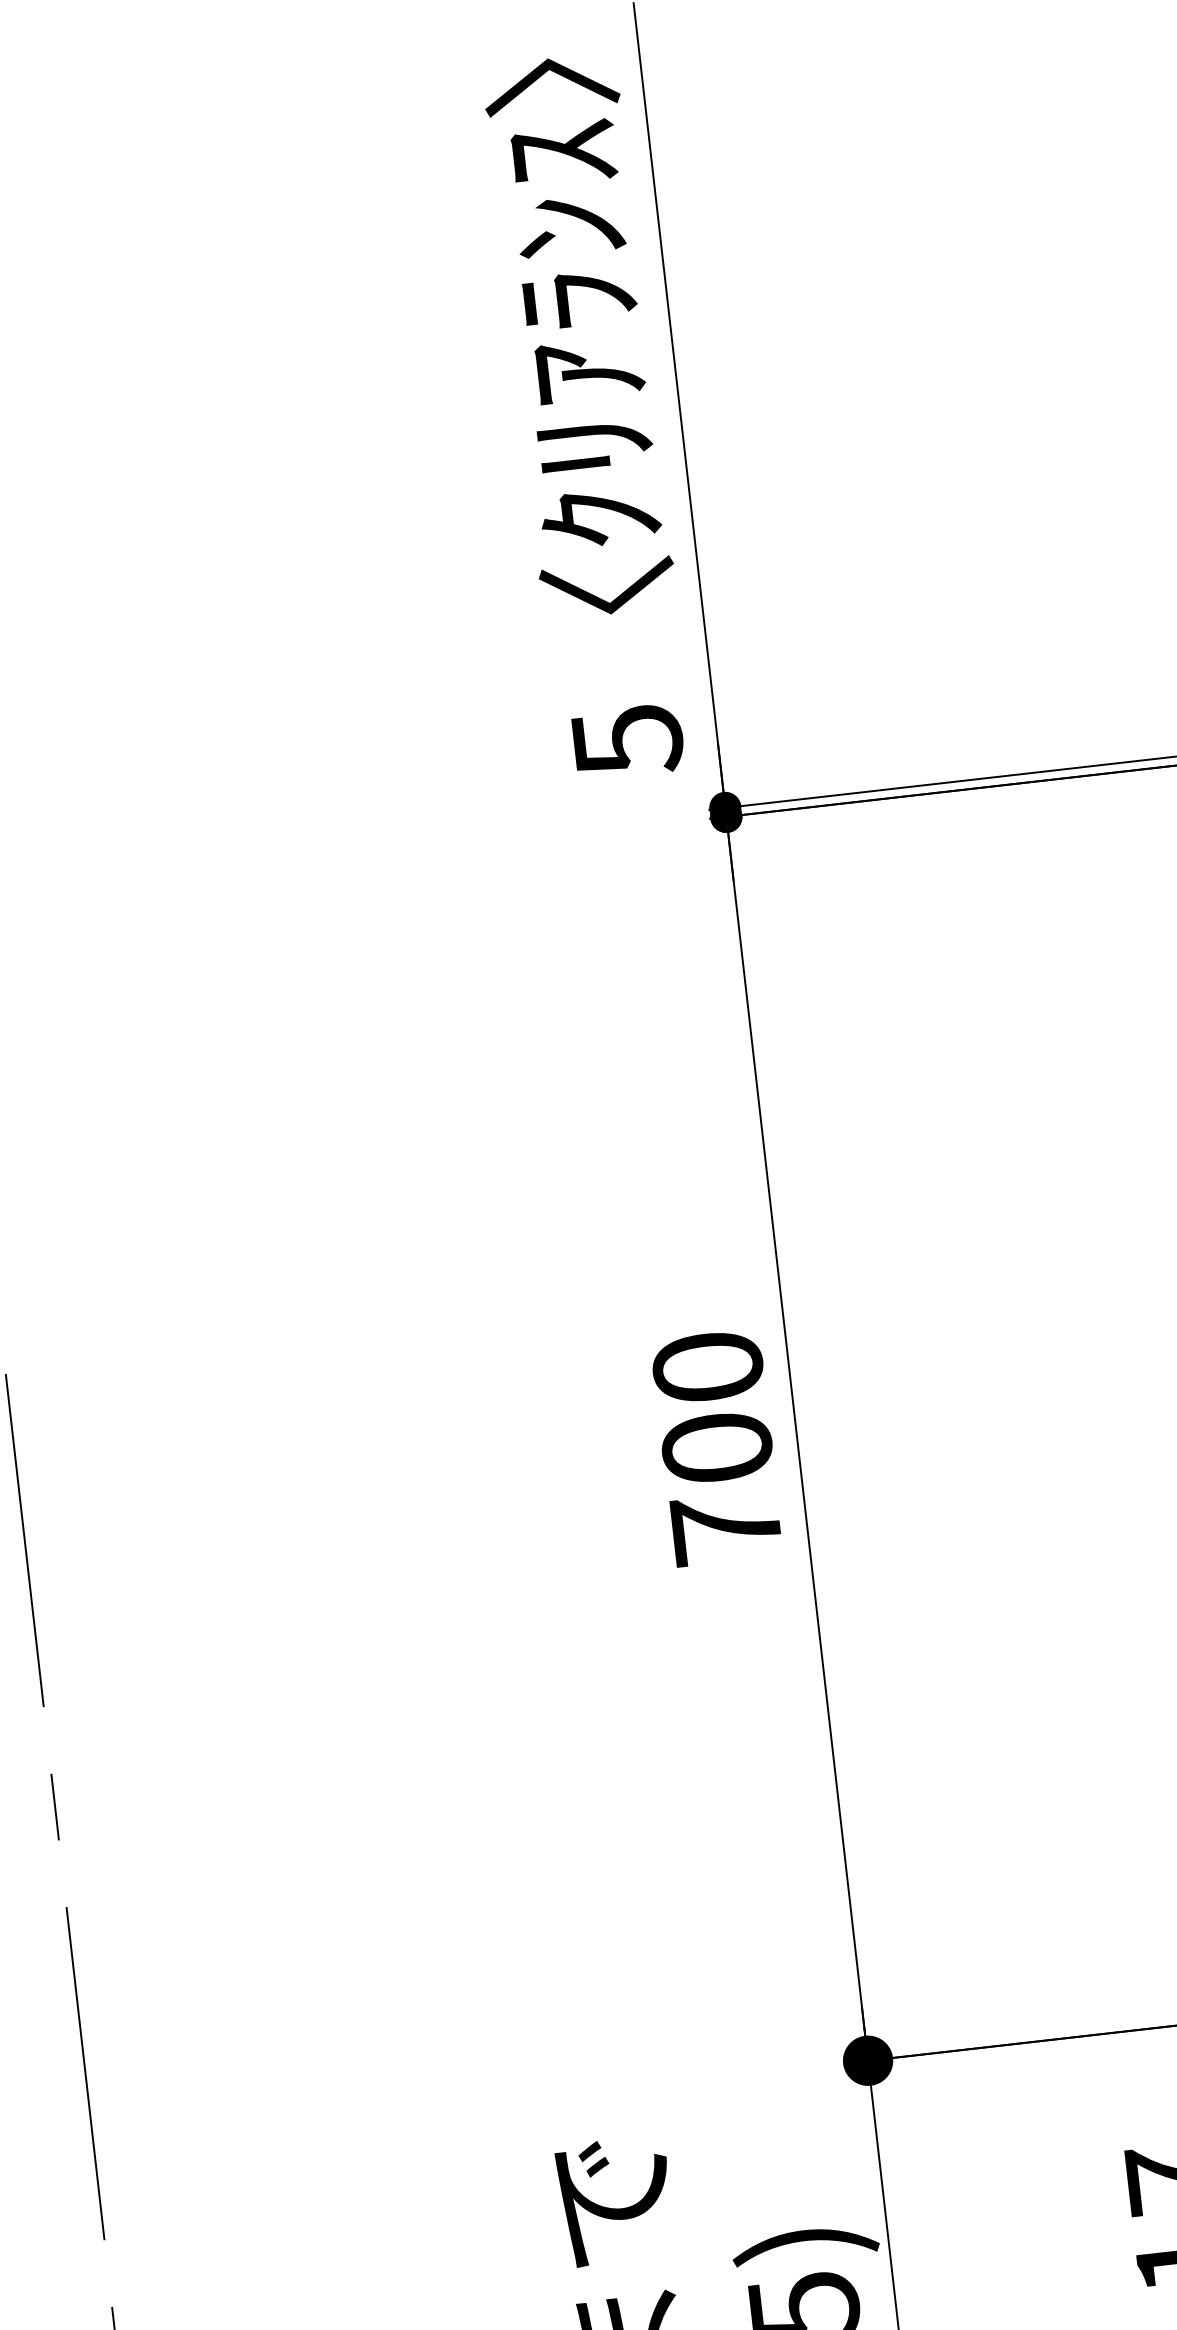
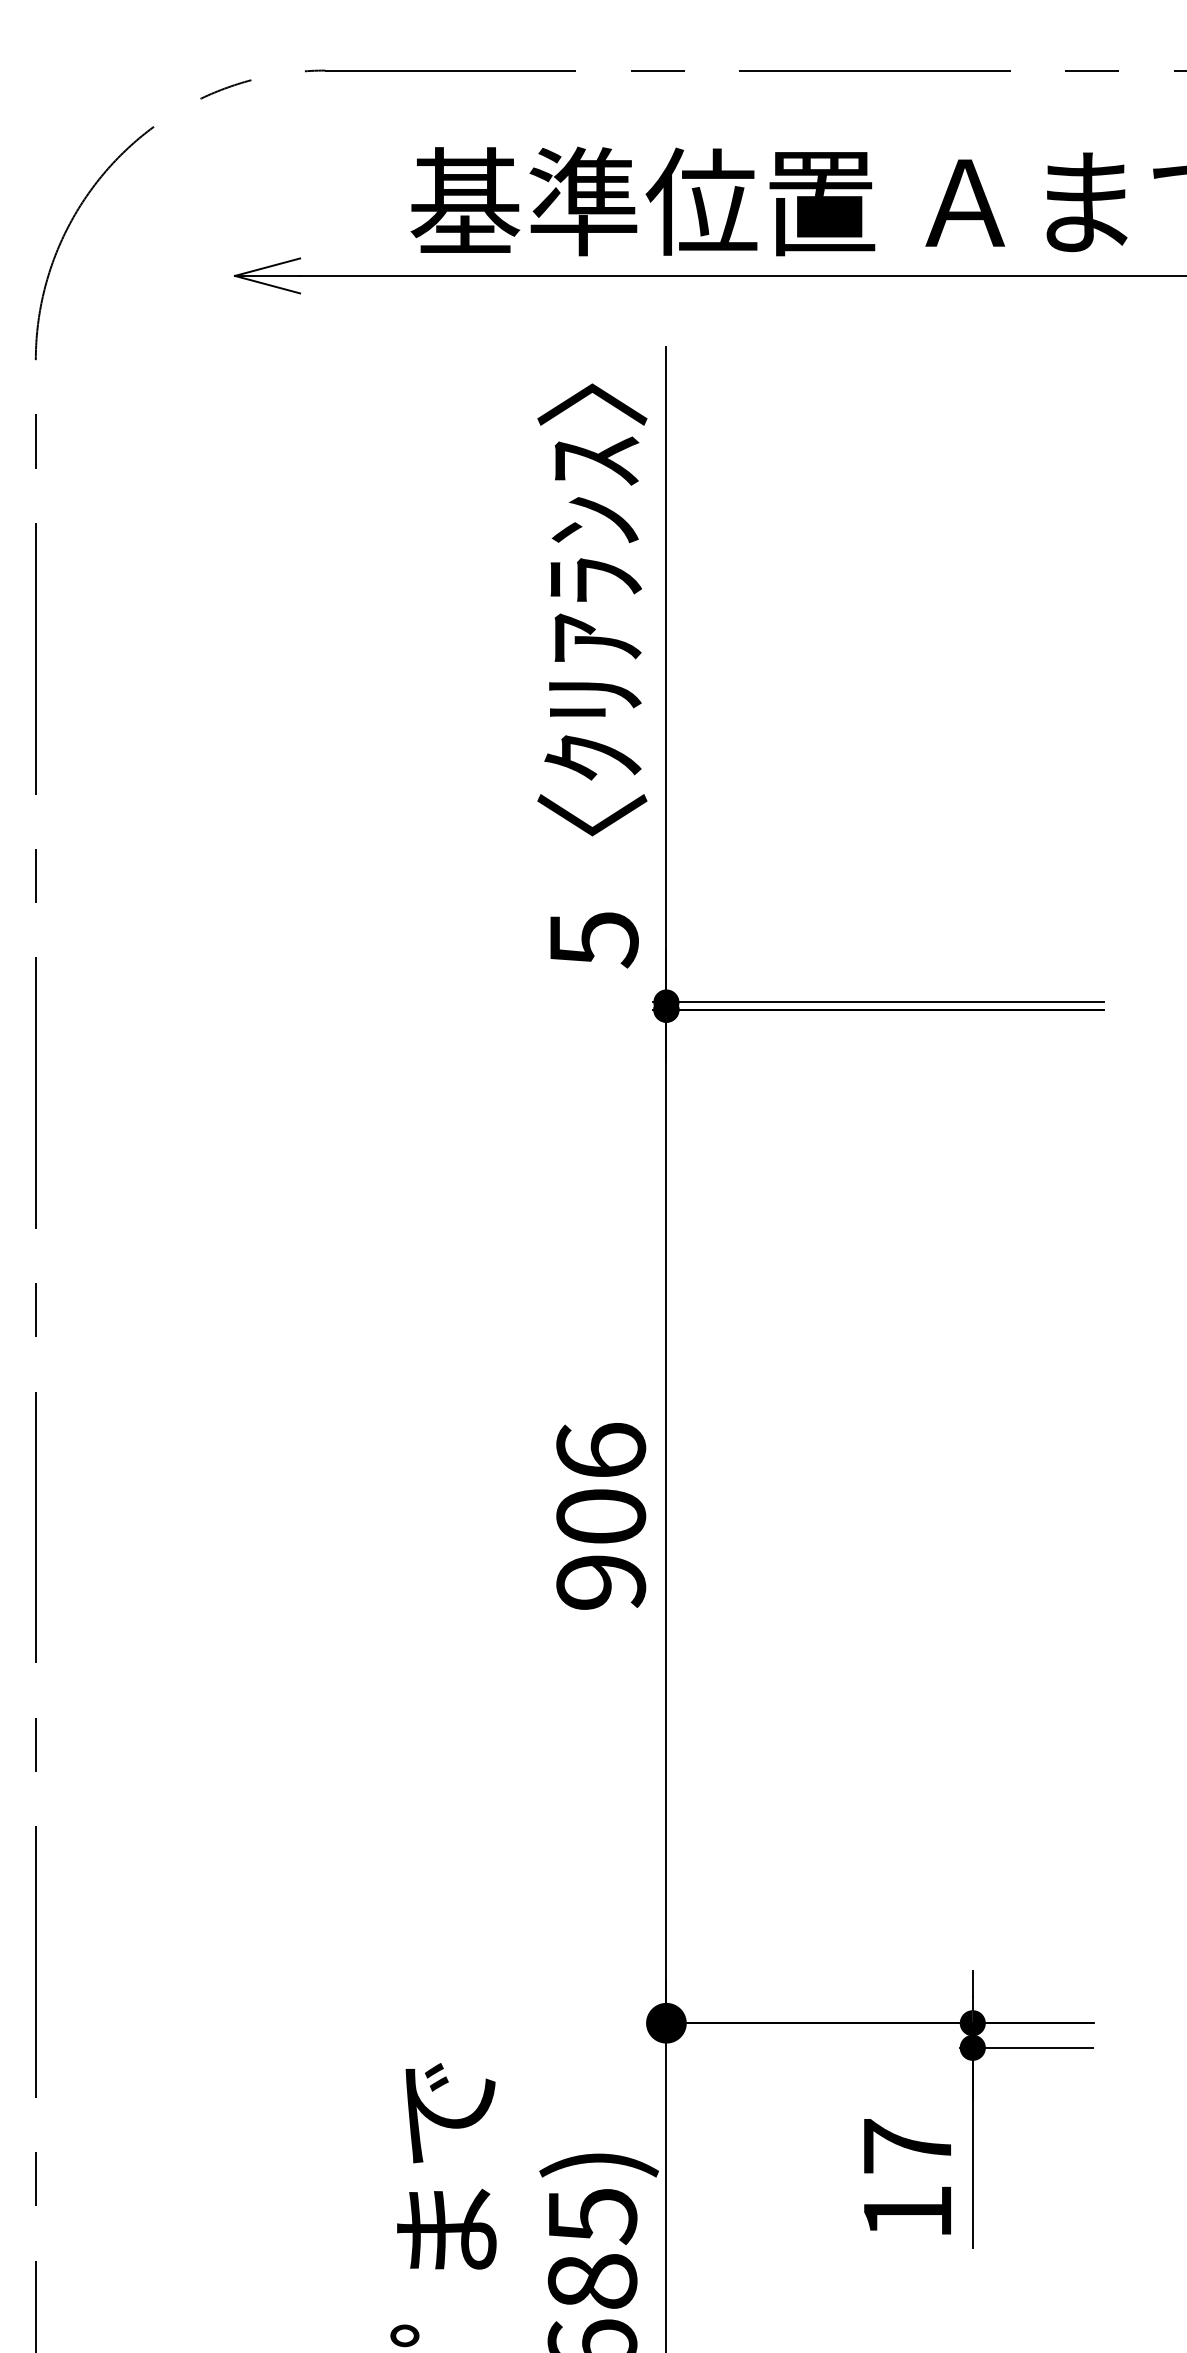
text: (717, 1447) -> (601, 1516), 700 -> 906

